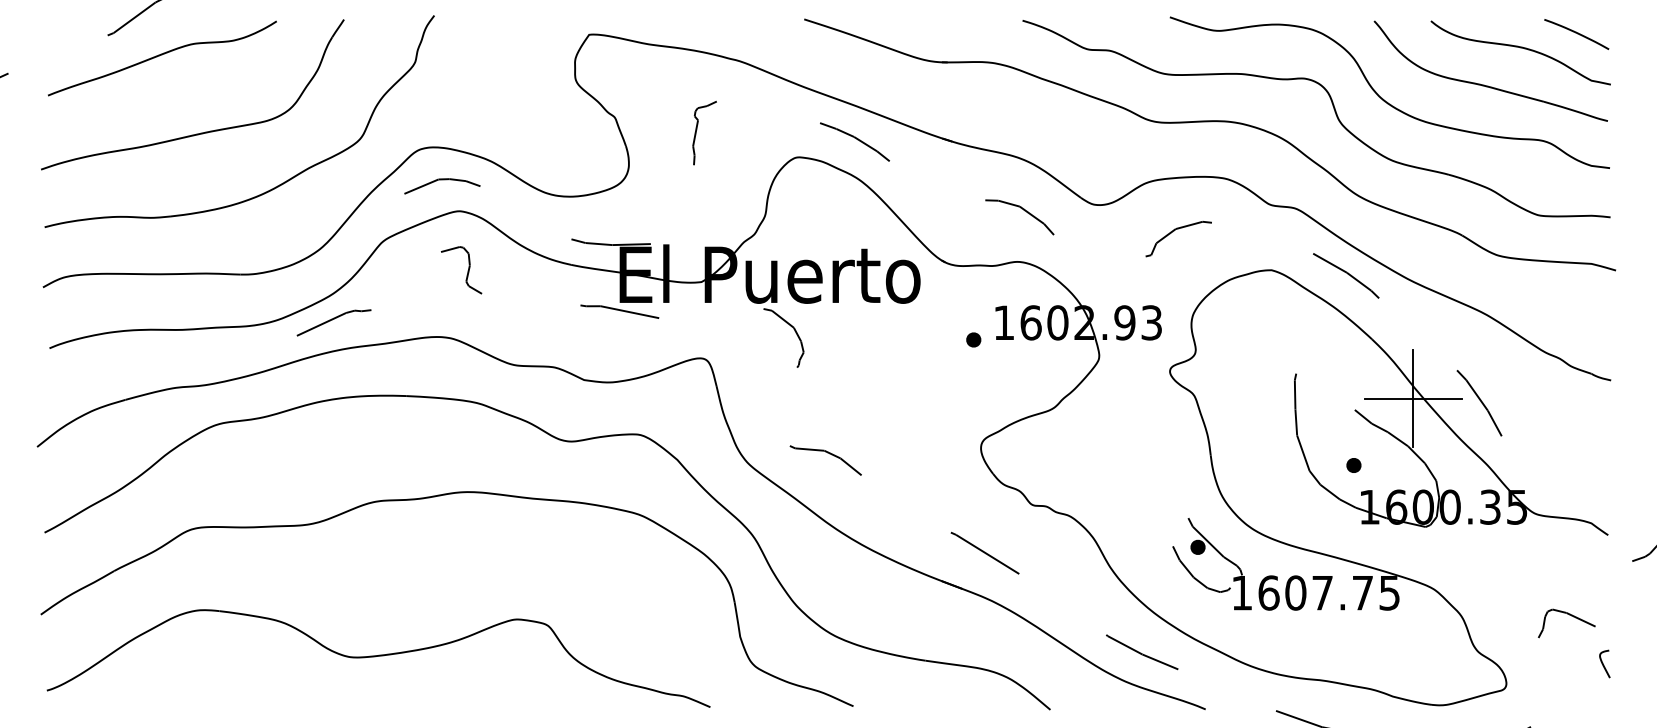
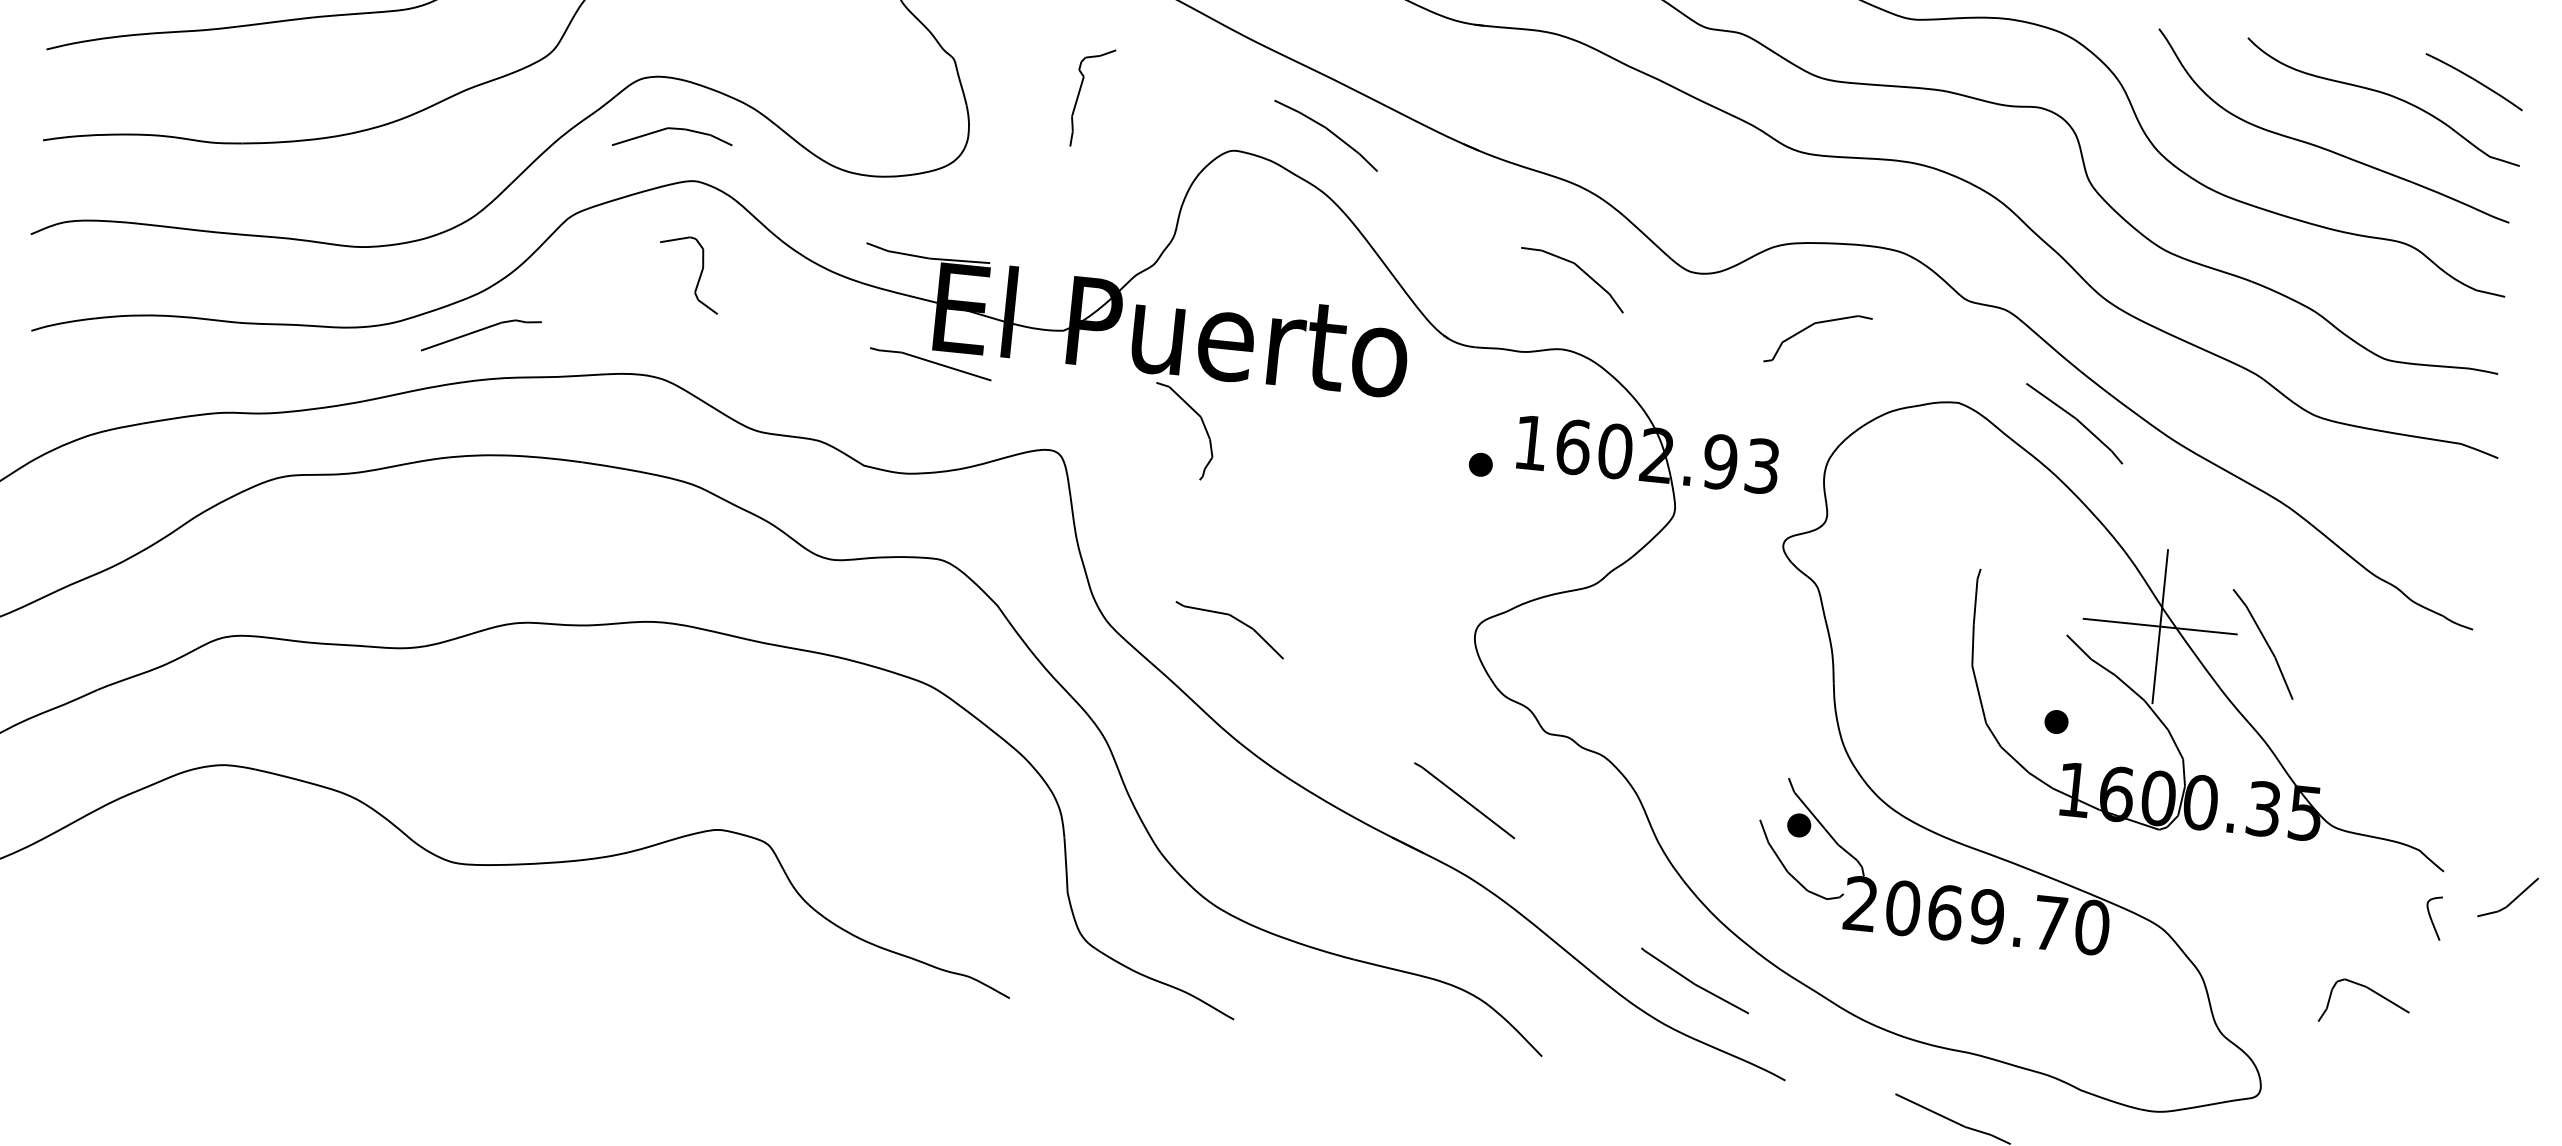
text: (1316, 592) -> (1977, 915), 1607.75 -> 2069.70
curve: (1603, 663) -> (2431, 916), moved

